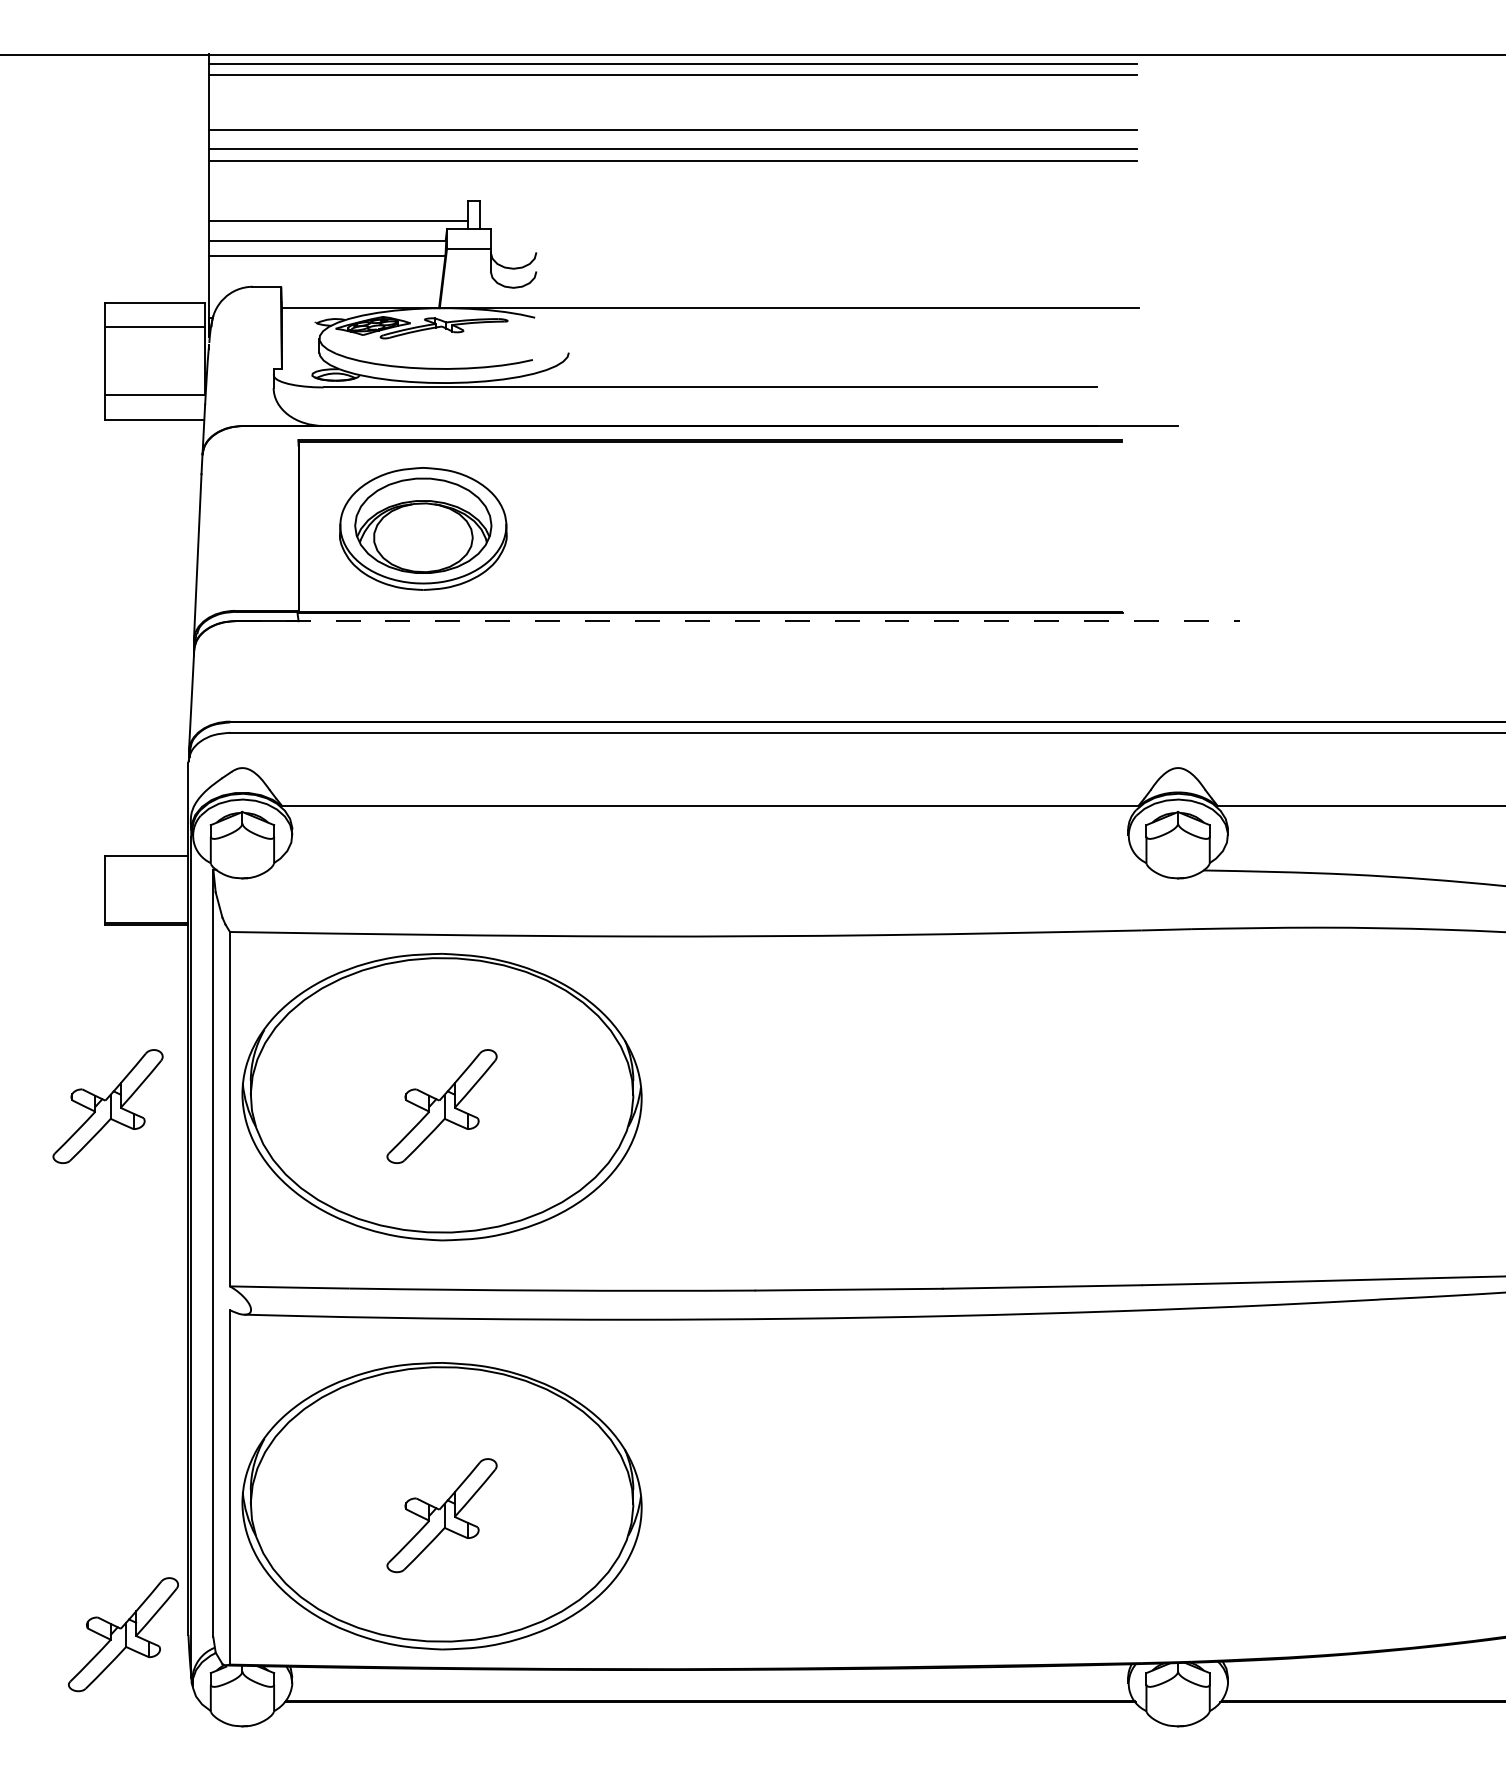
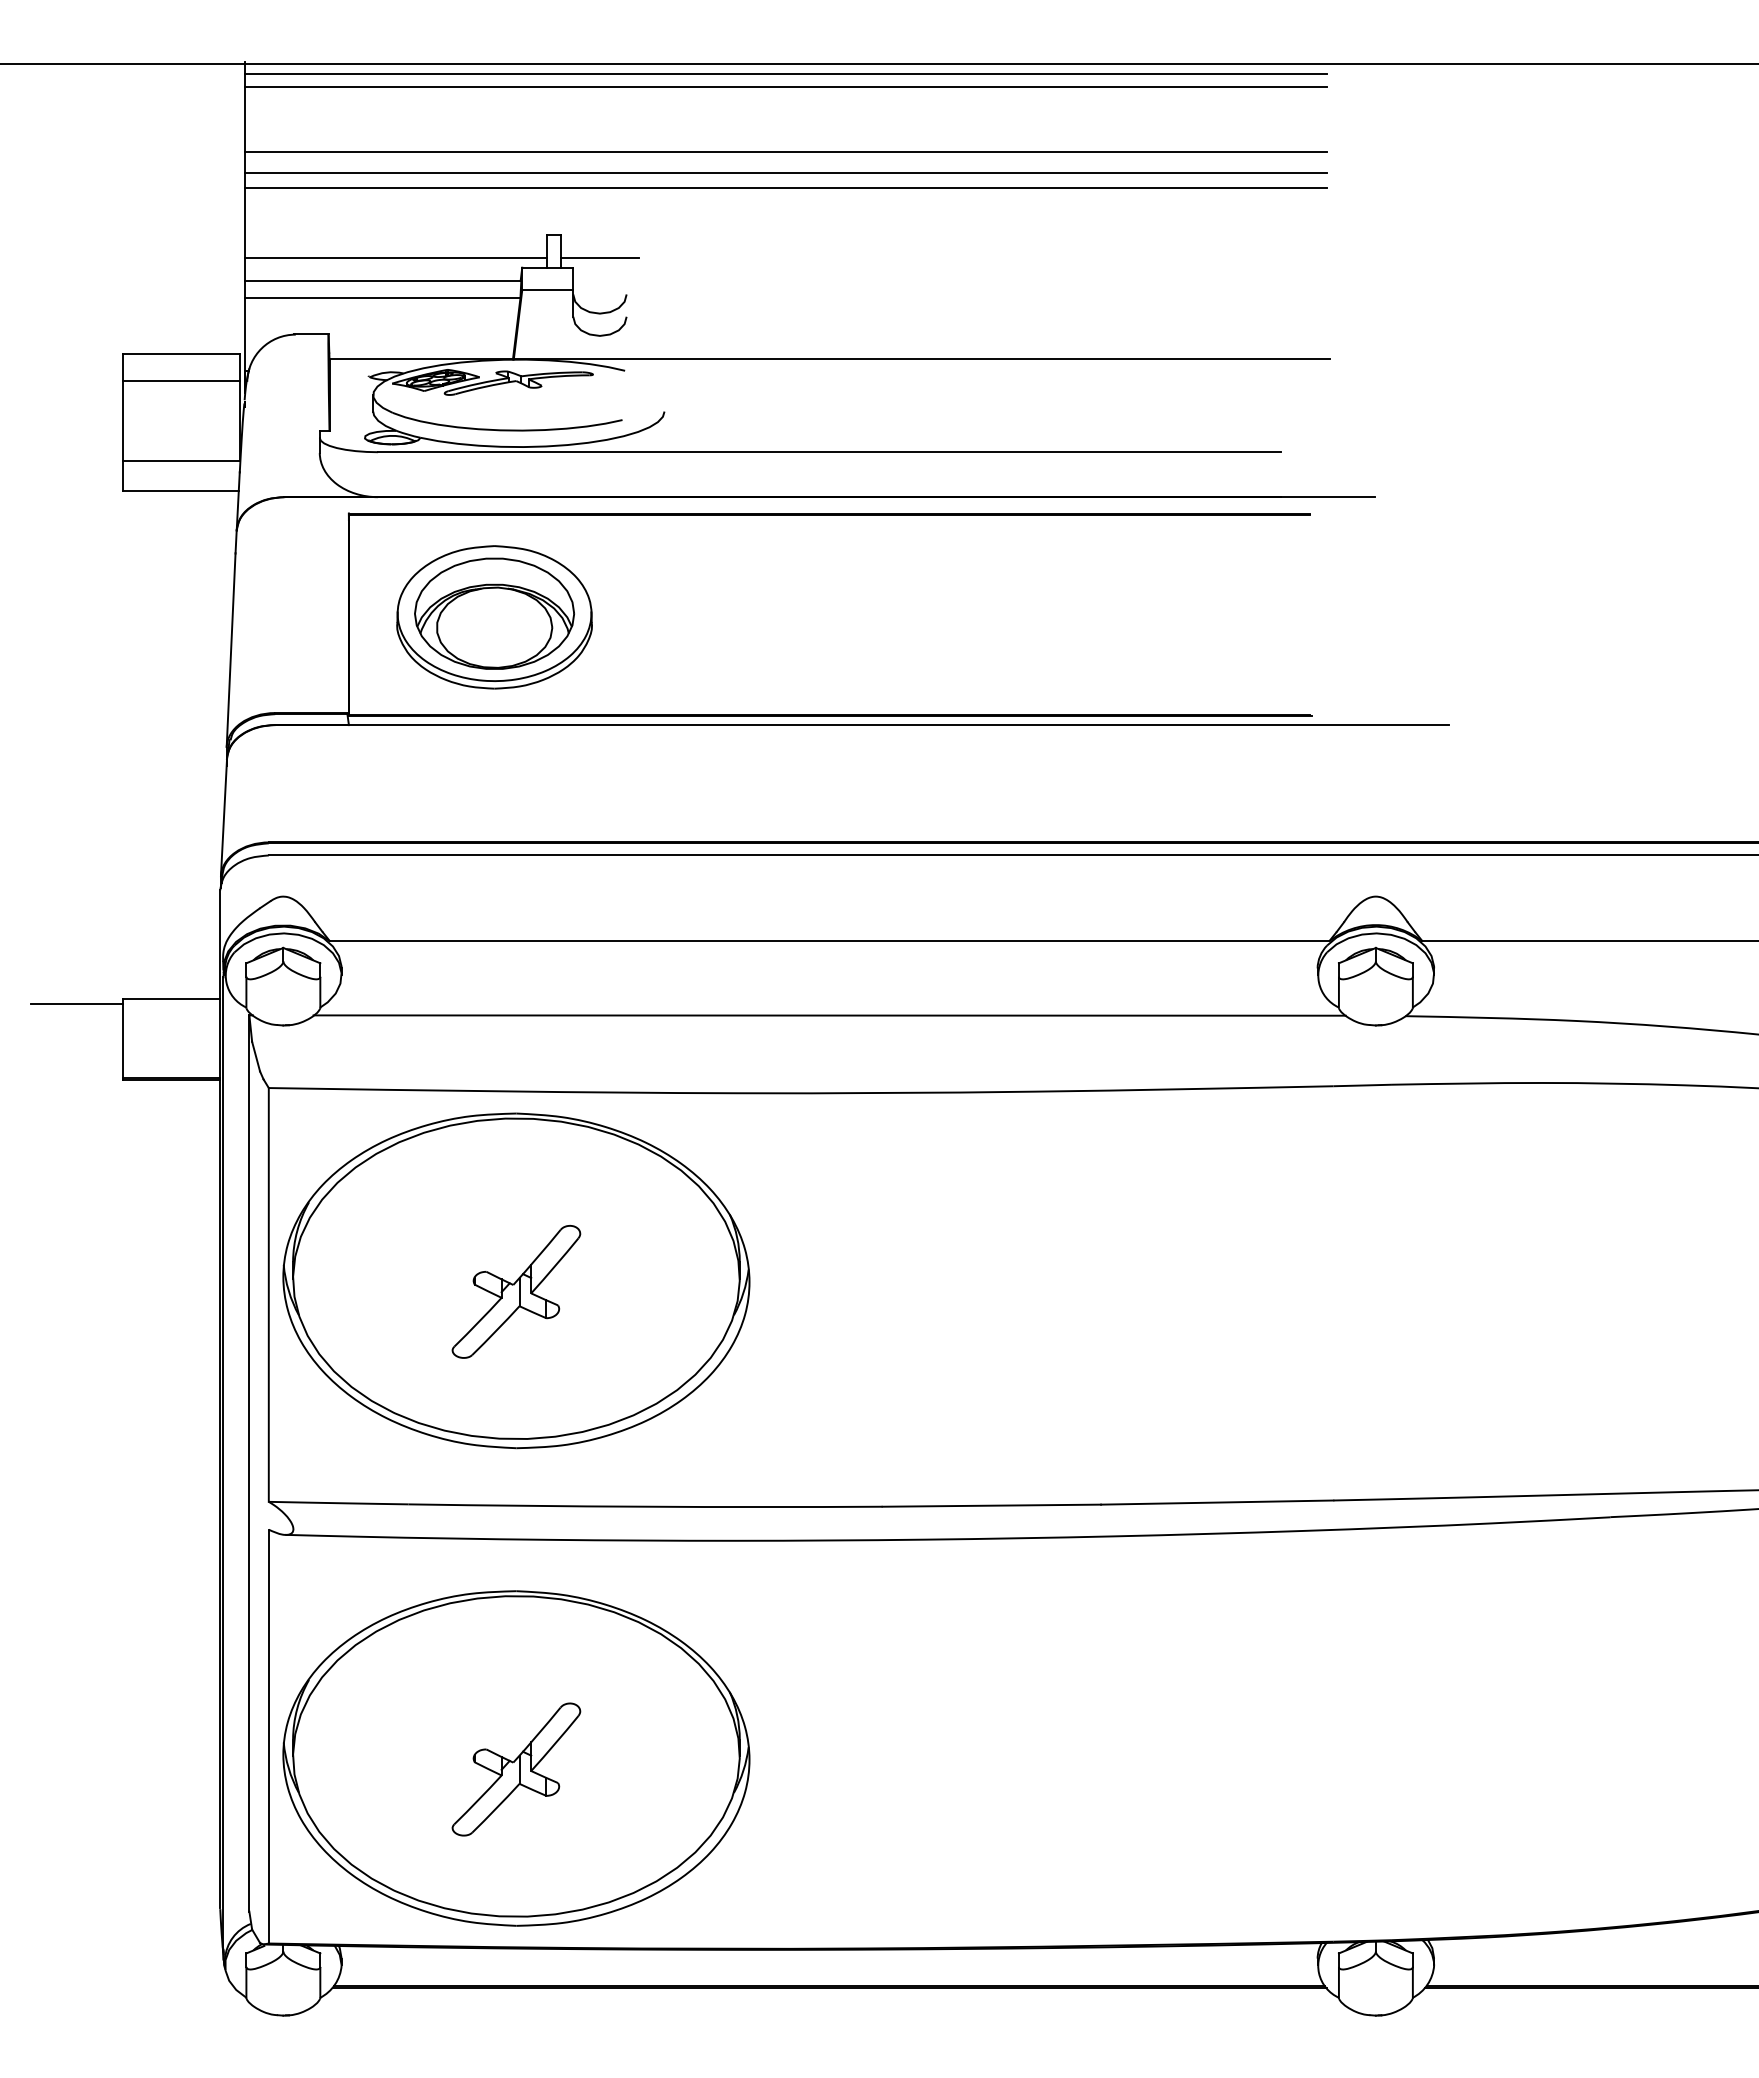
line: (513, 221) -> (599, 258), added
line: (738, 621) -> (862, 725), dashed -> solid
line: (65, 860) -> (76, 1004), added
line: (710, 869) -> (829, 1015), added
part: (108, 1106) -> (126, 1291), removed
part: (123, 1634) -> (144, 1908), removed

